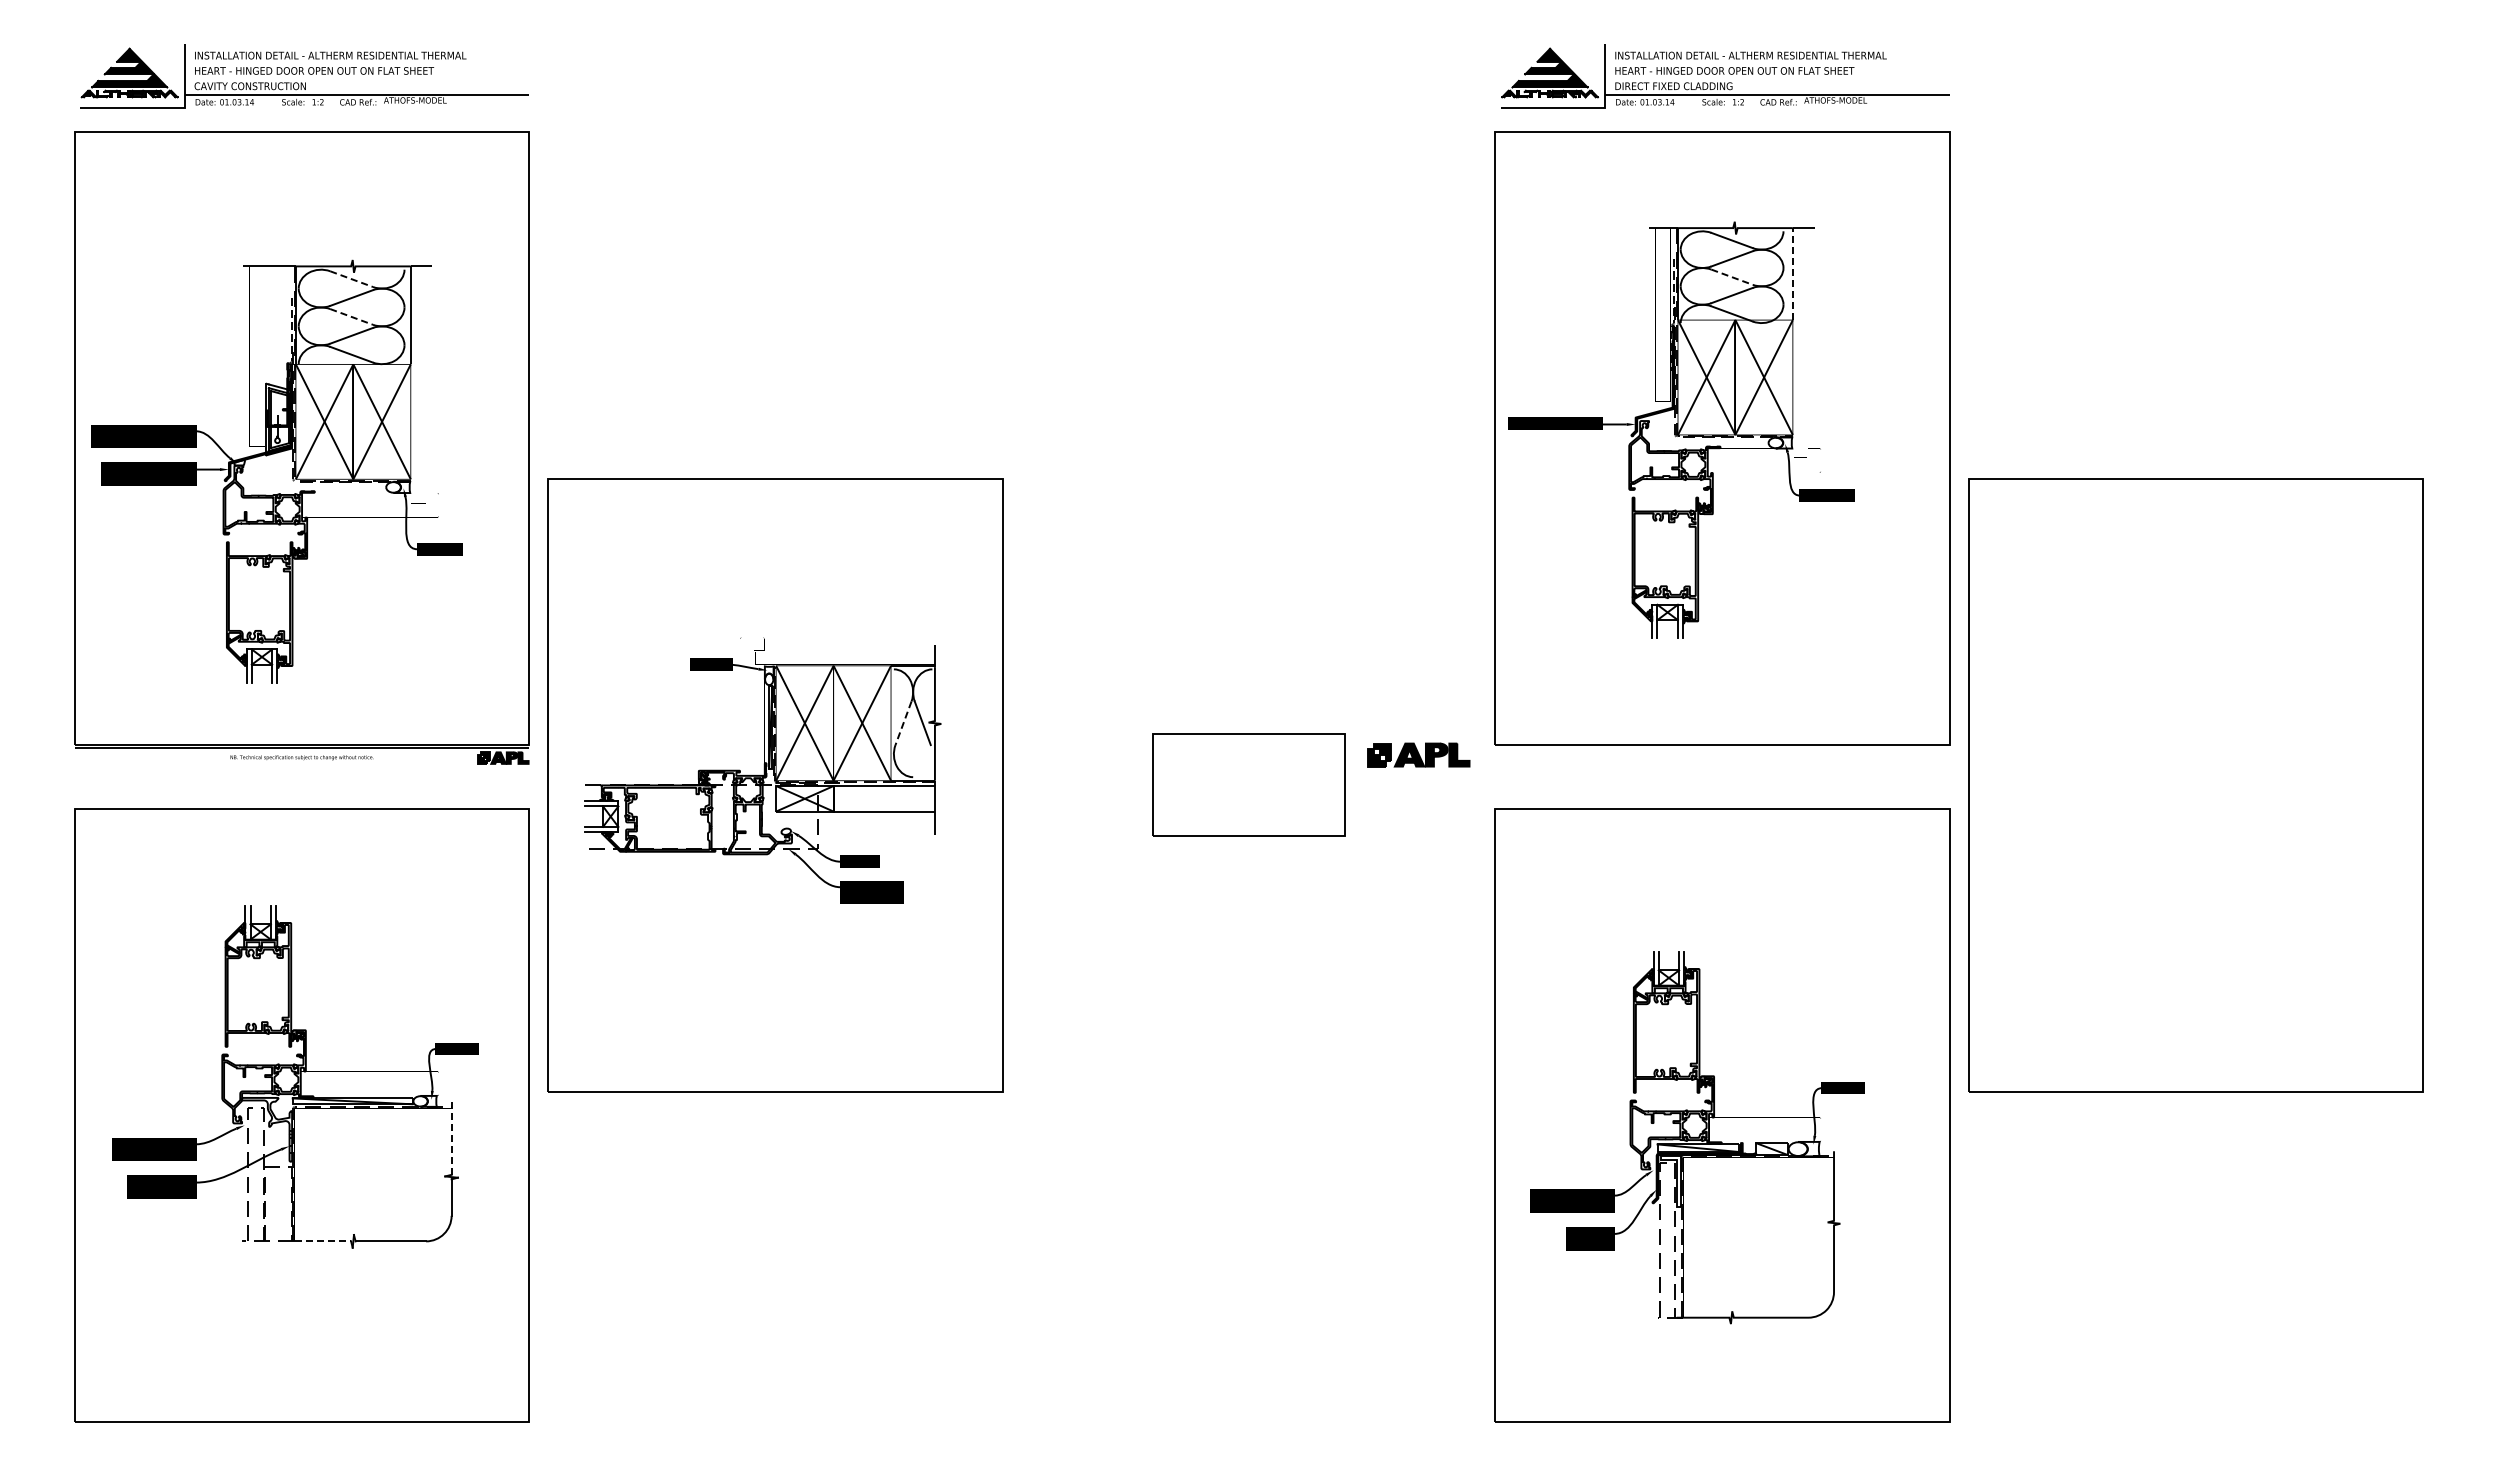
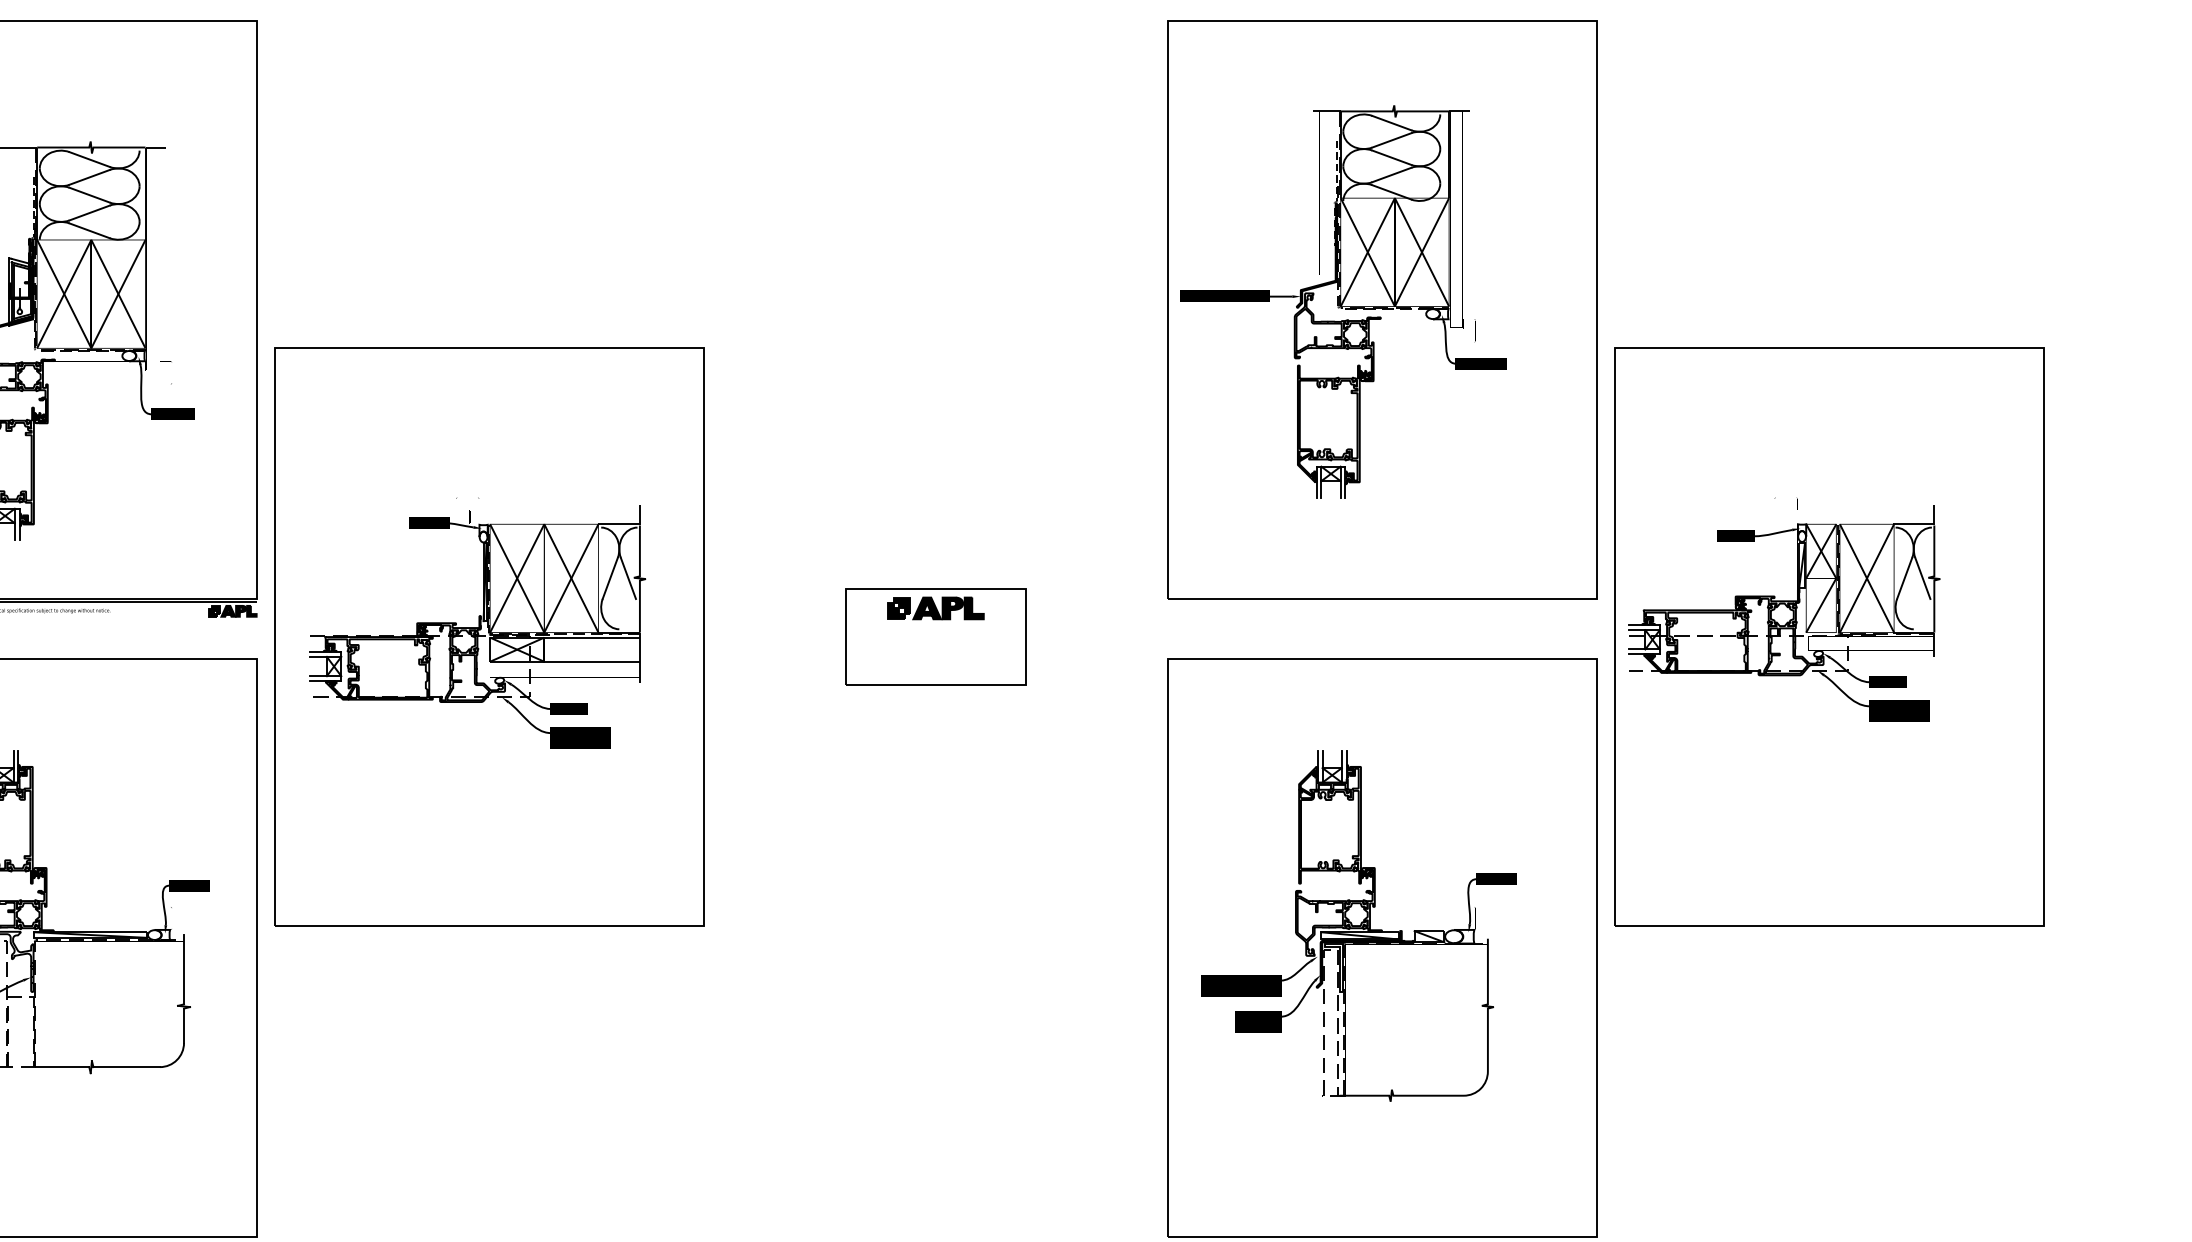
line: (1792, 274) -> (1448, 155), dashed -> solid
line: (1732, 277) -> (1392, 157), dashed -> solid
line: (351, 279) -> (89, 159), dashed -> solid
line: (351, 316) -> (89, 194), dashed -> solid
line: (903, 723) -> (610, 578), dashed -> solid
part: (1418, 754) -> (935, 607), moved
part: (2147, 756) -> (1783, 609), added
part: (1697, 1137) -> (1359, 925), moved
line: (451, 1138) -> (183, 970), dashed -> solid
line: (323, 1241) -> (63, 1067), dashed -> solid

